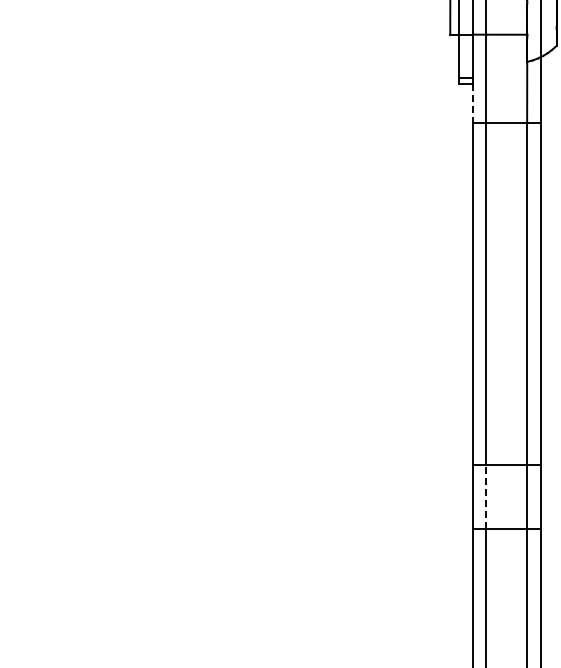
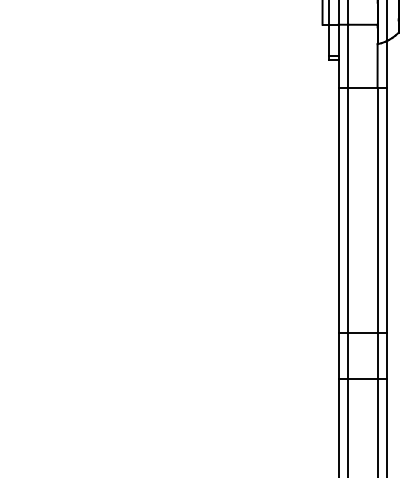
line: (472, 104) -> (338, 74), dashed -> solid
line: (486, 496) -> (348, 355), dashed -> solid

